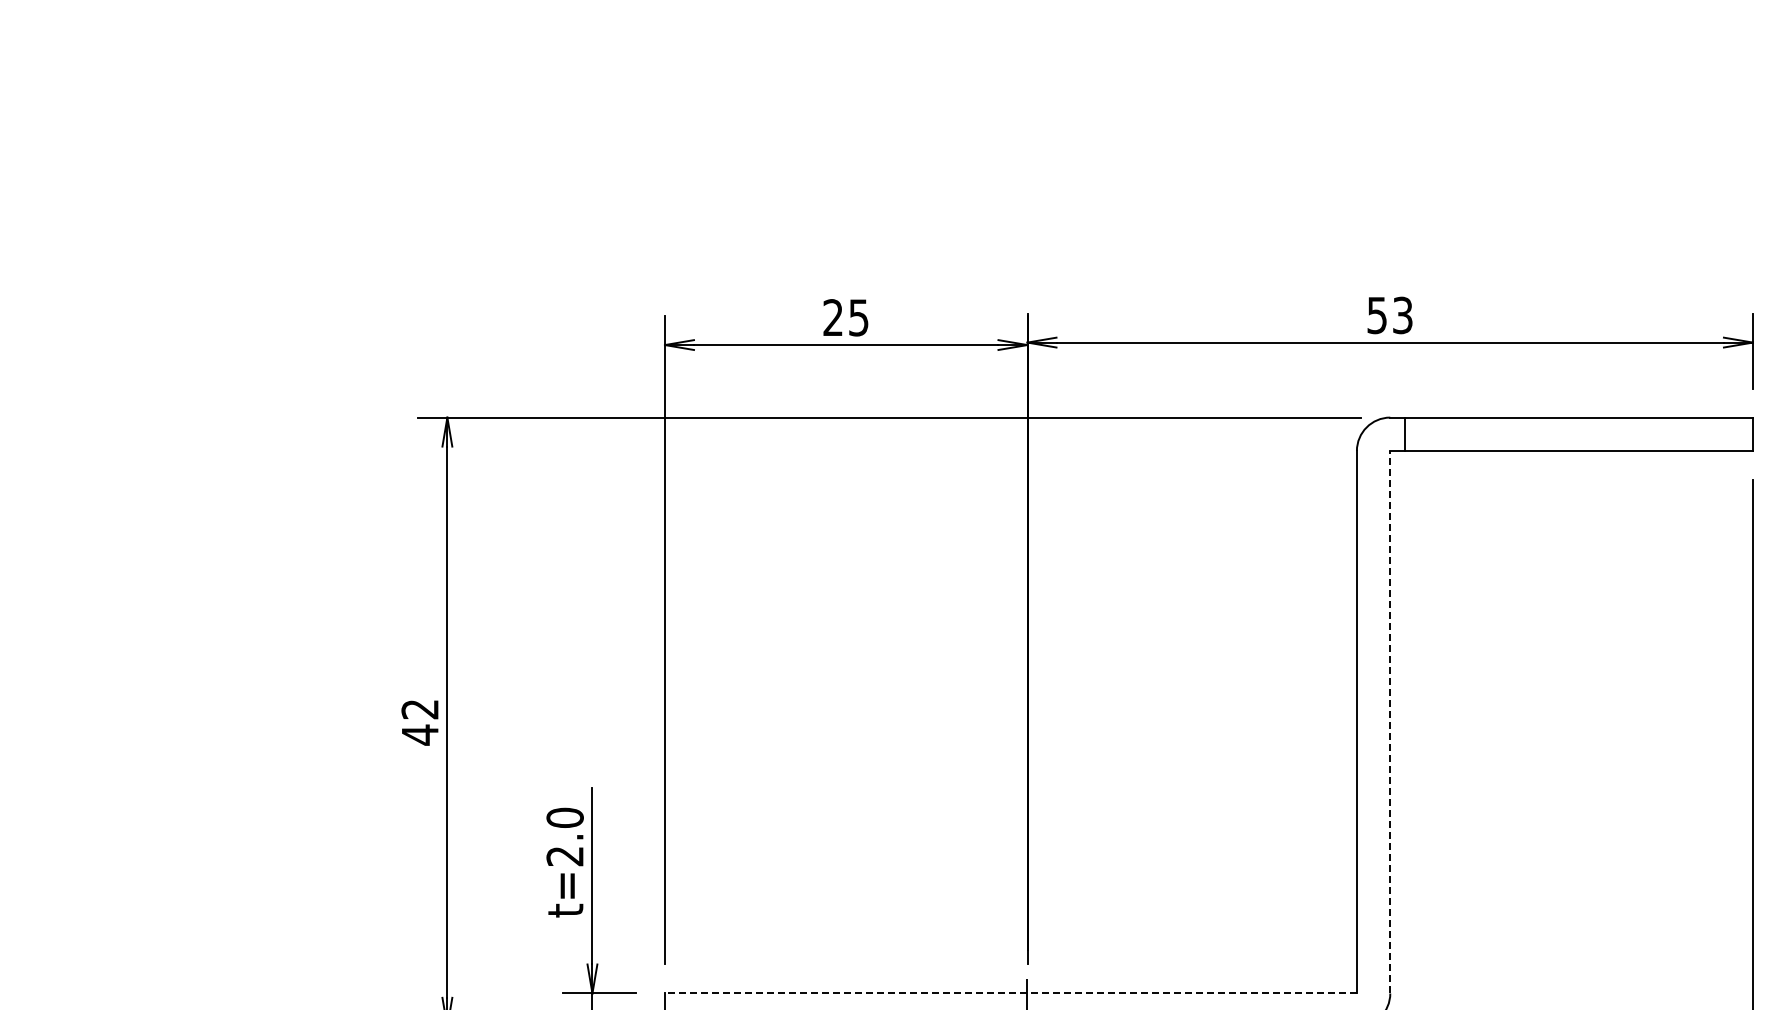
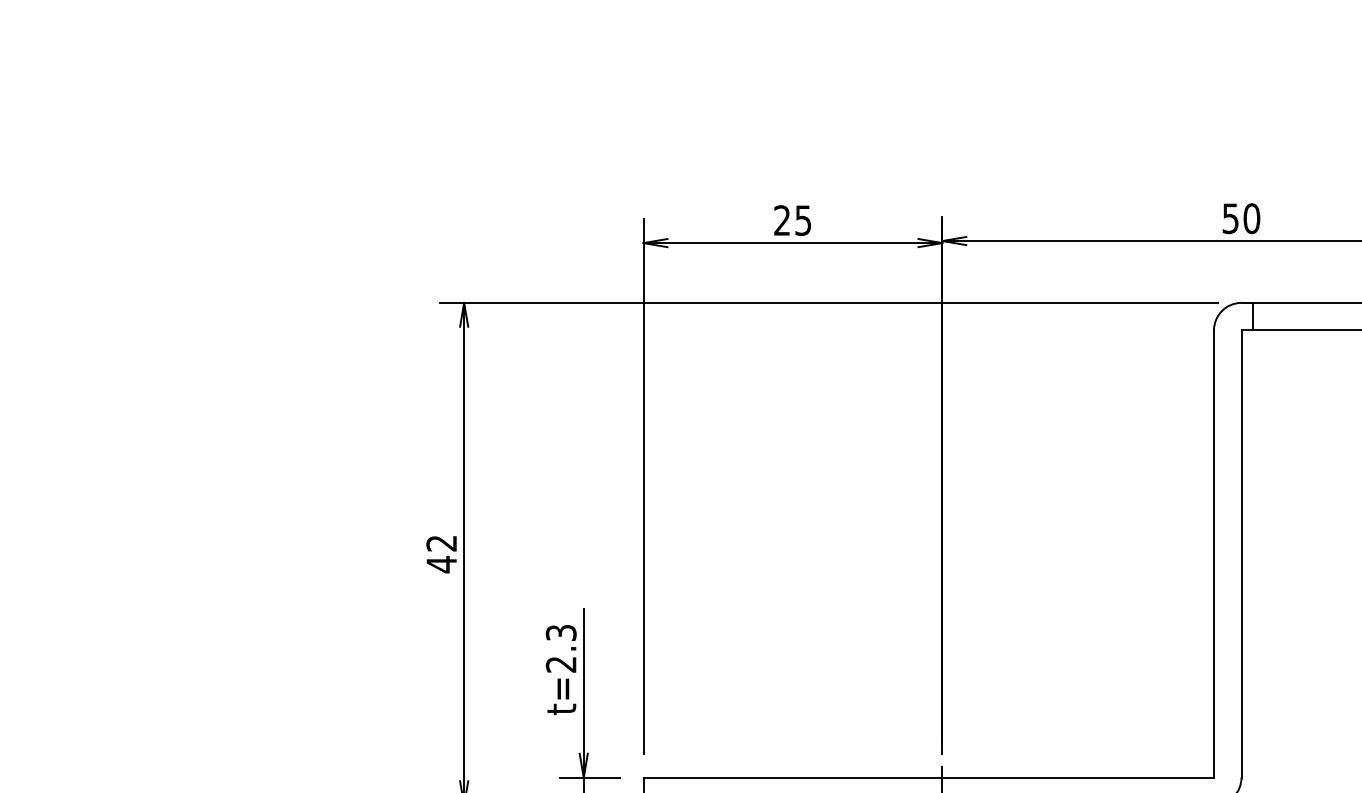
text: (1402, 315) -> (1251, 218), 53 -> 50
line: (1390, 721) -> (1241, 553), dashed -> solid
text: (564, 817) -> (560, 632), t=2.0 -> t=2.3
line: (1010, 993) -> (928, 777), dashed -> solid

